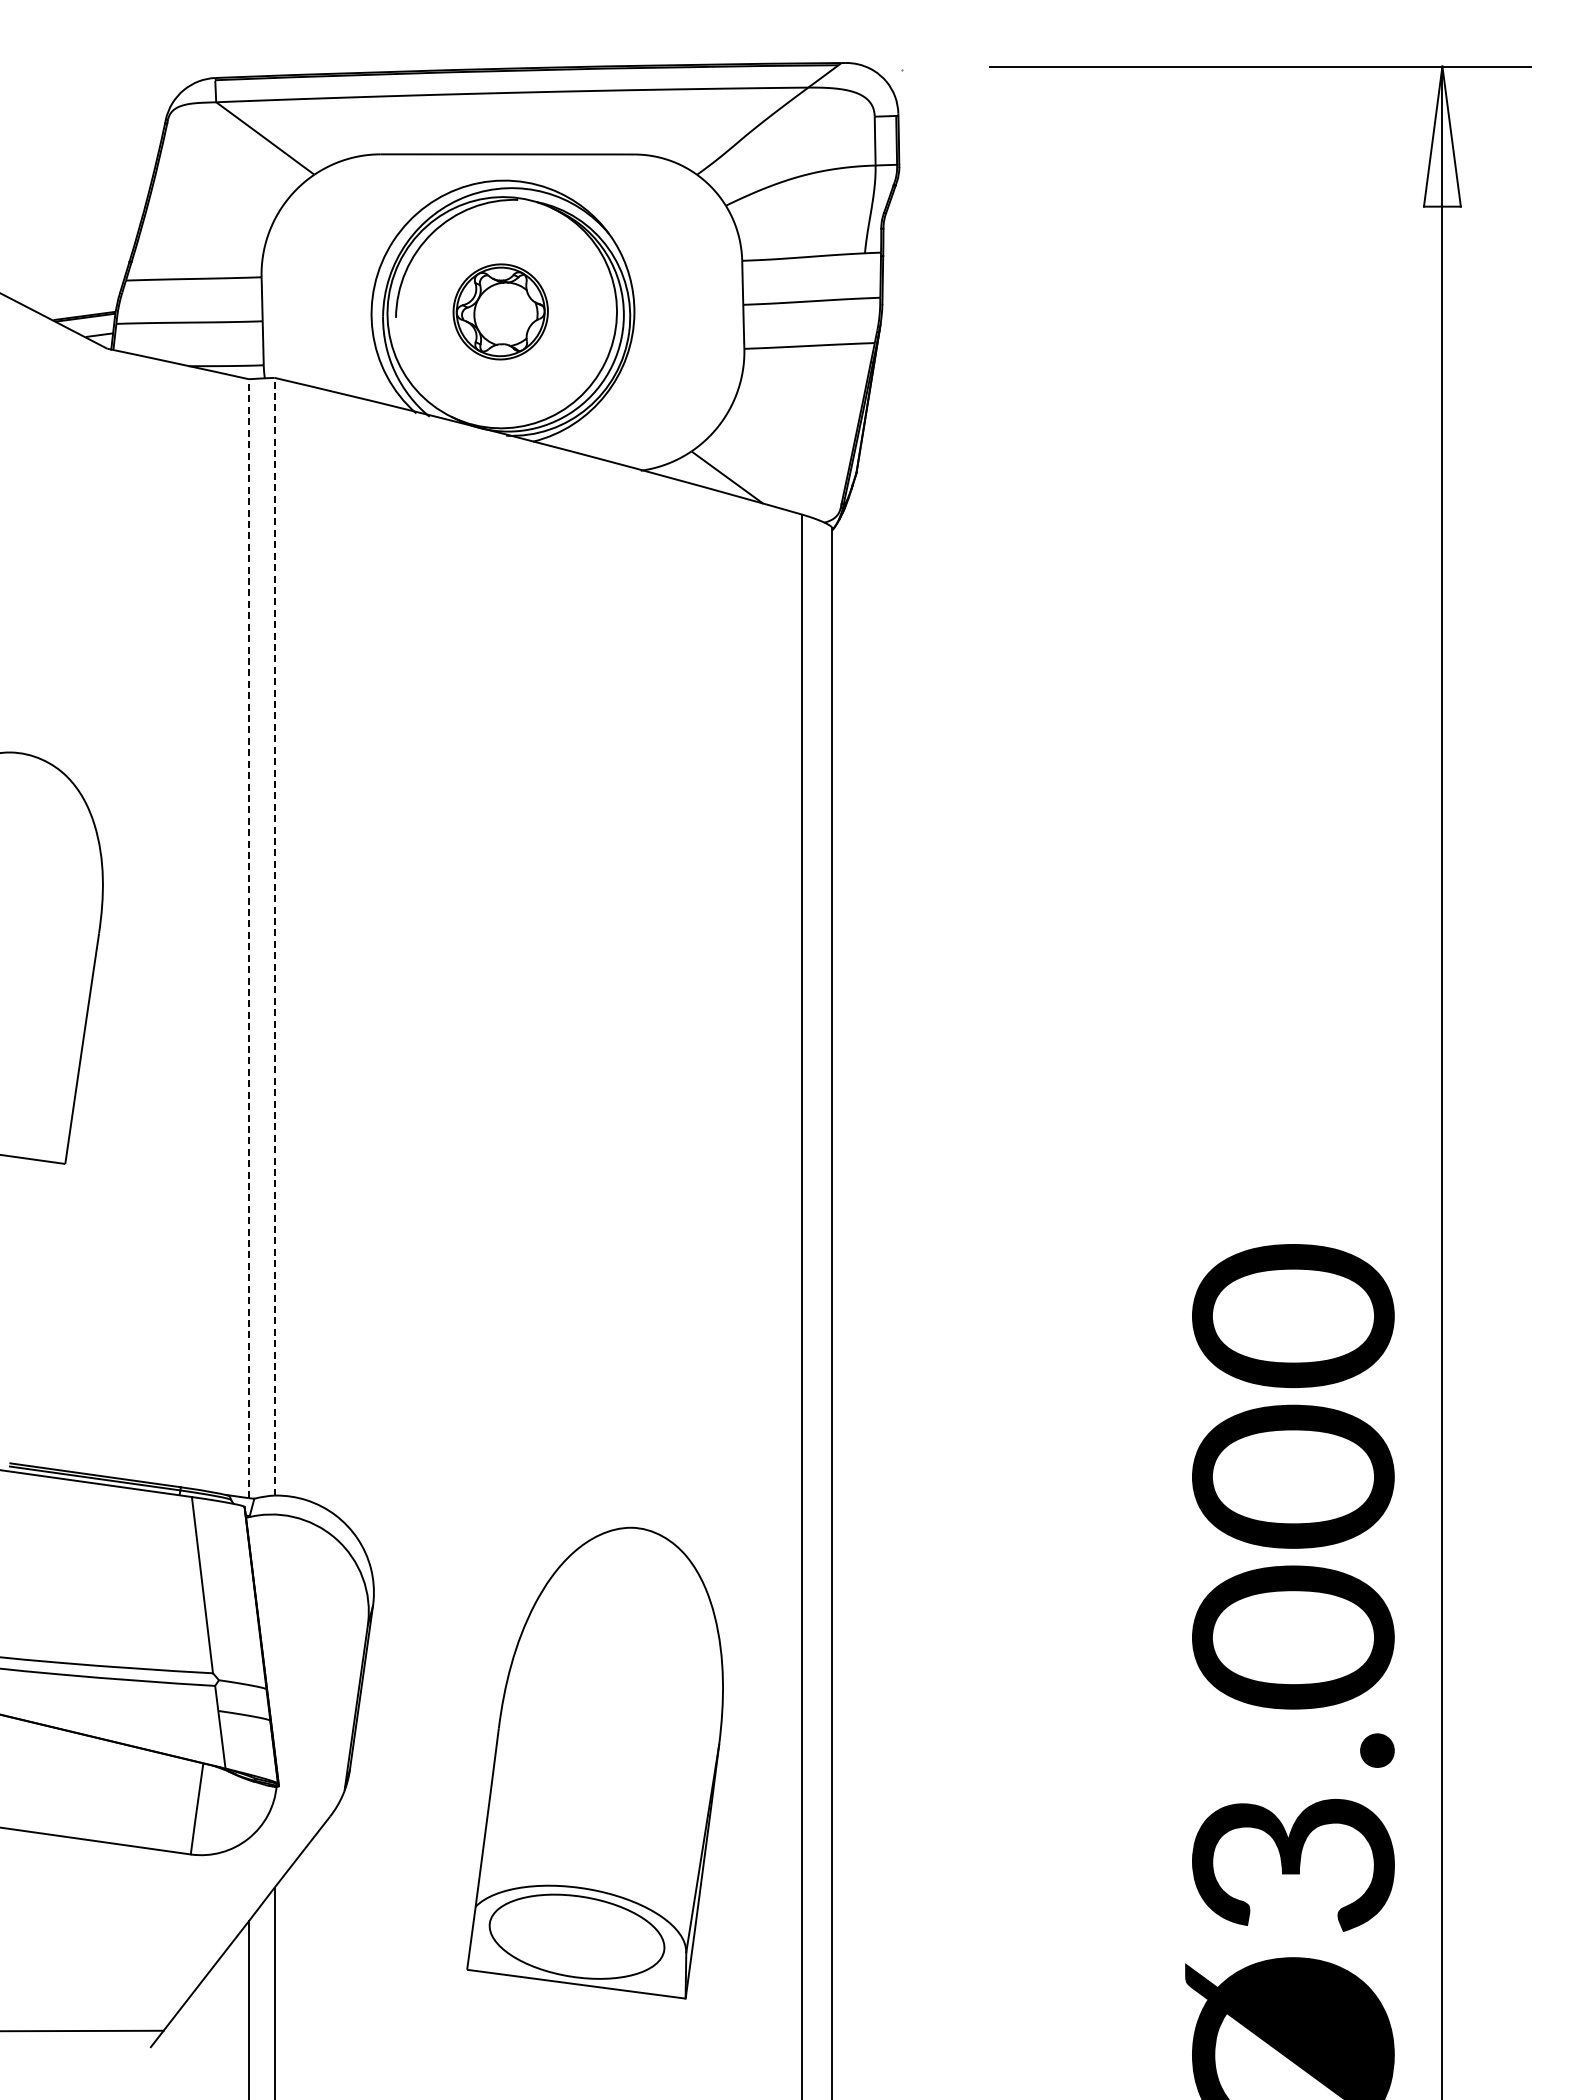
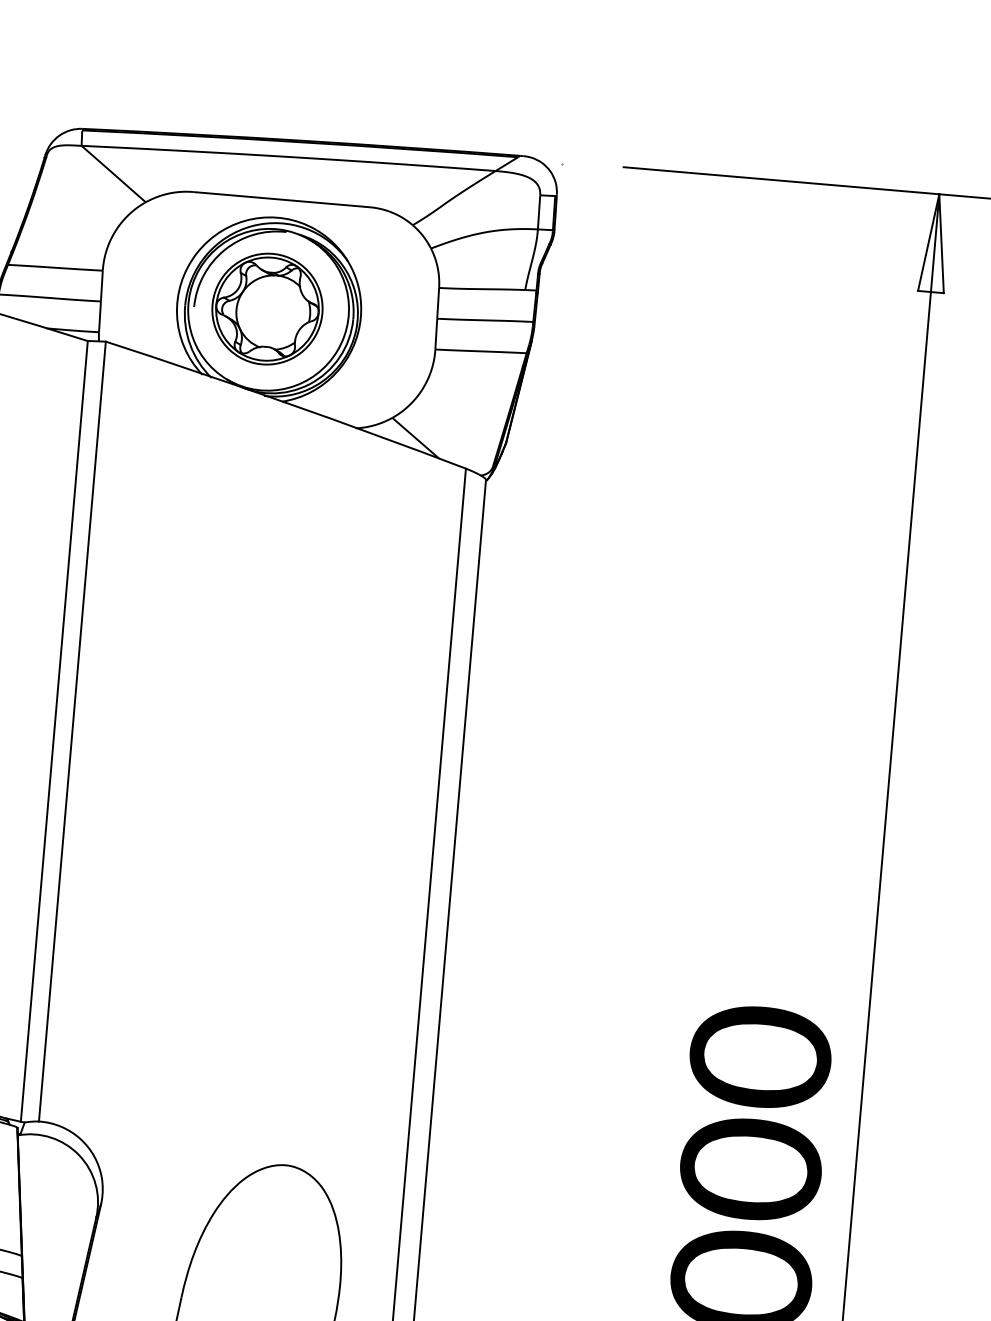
part: (500, 311) -> (267, 308), size x1.67
line: (274, 936) -> (72, 731), dashed -> solid
line: (248, 938) -> (54, 731), dashed -> solid

